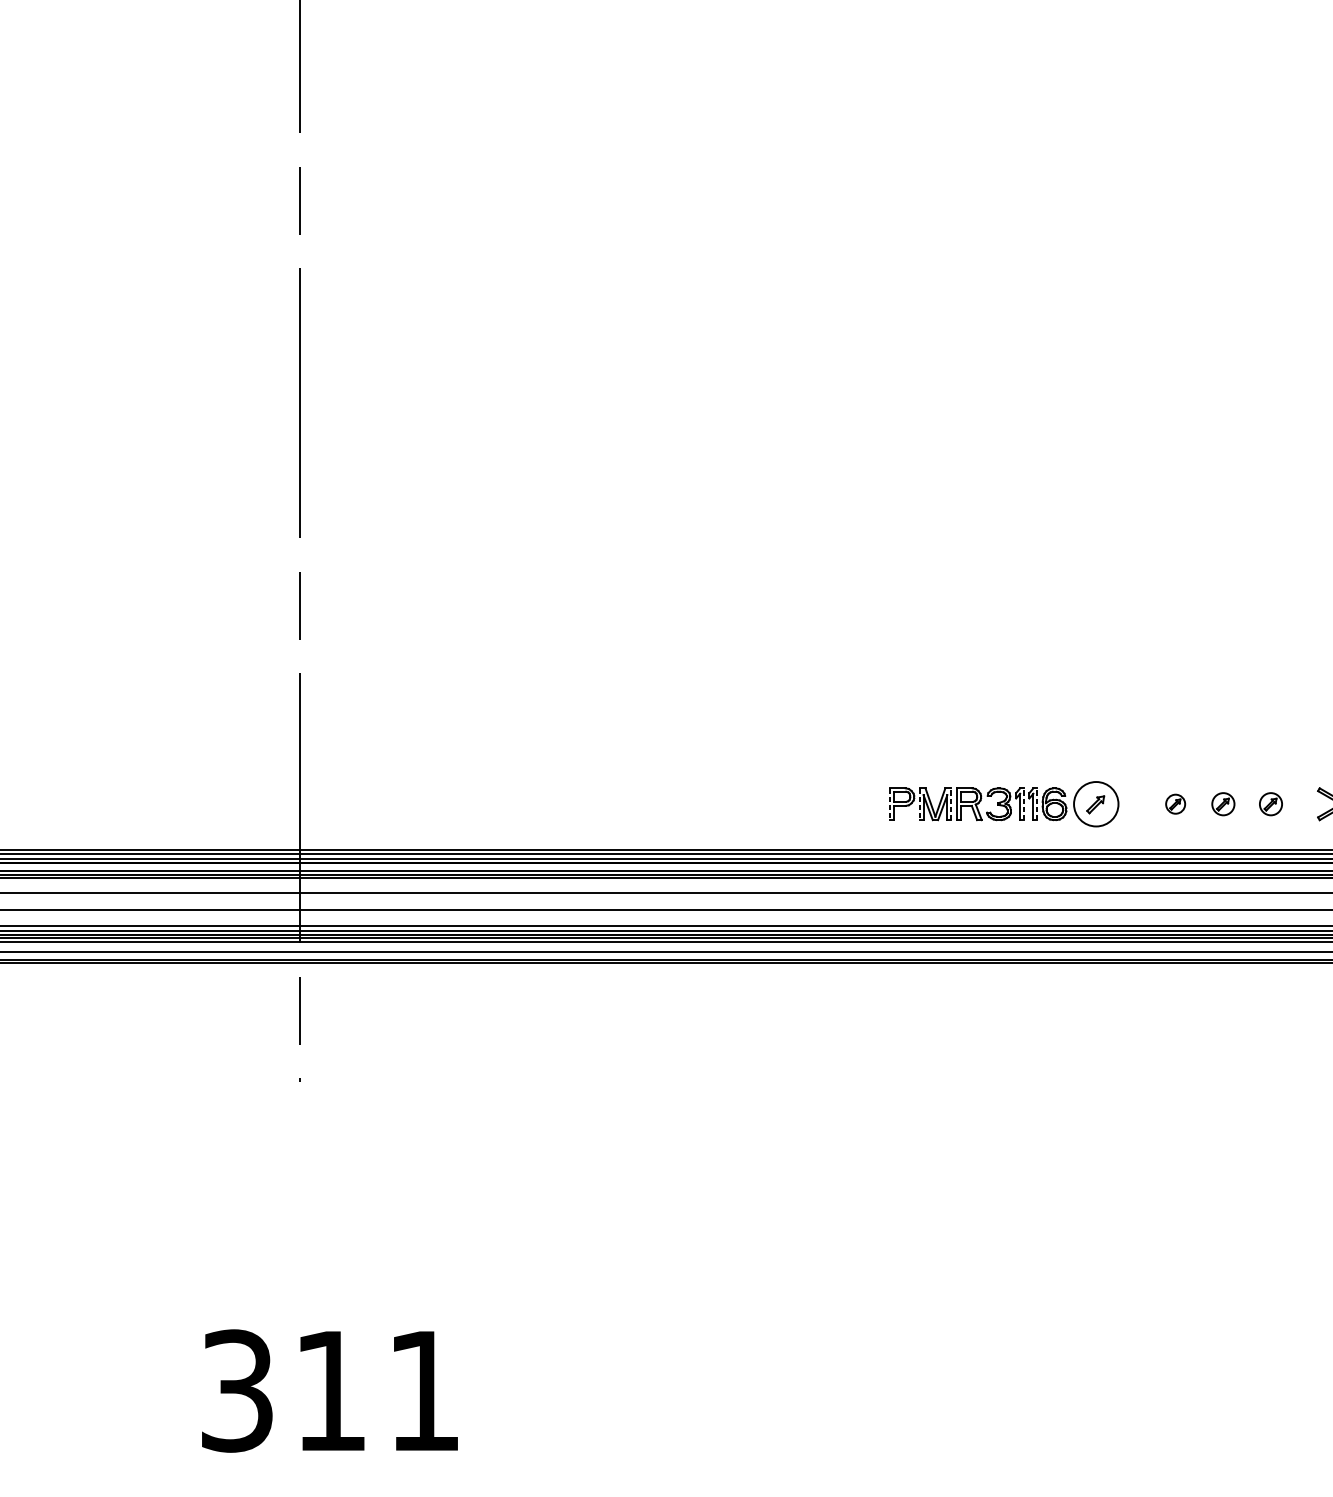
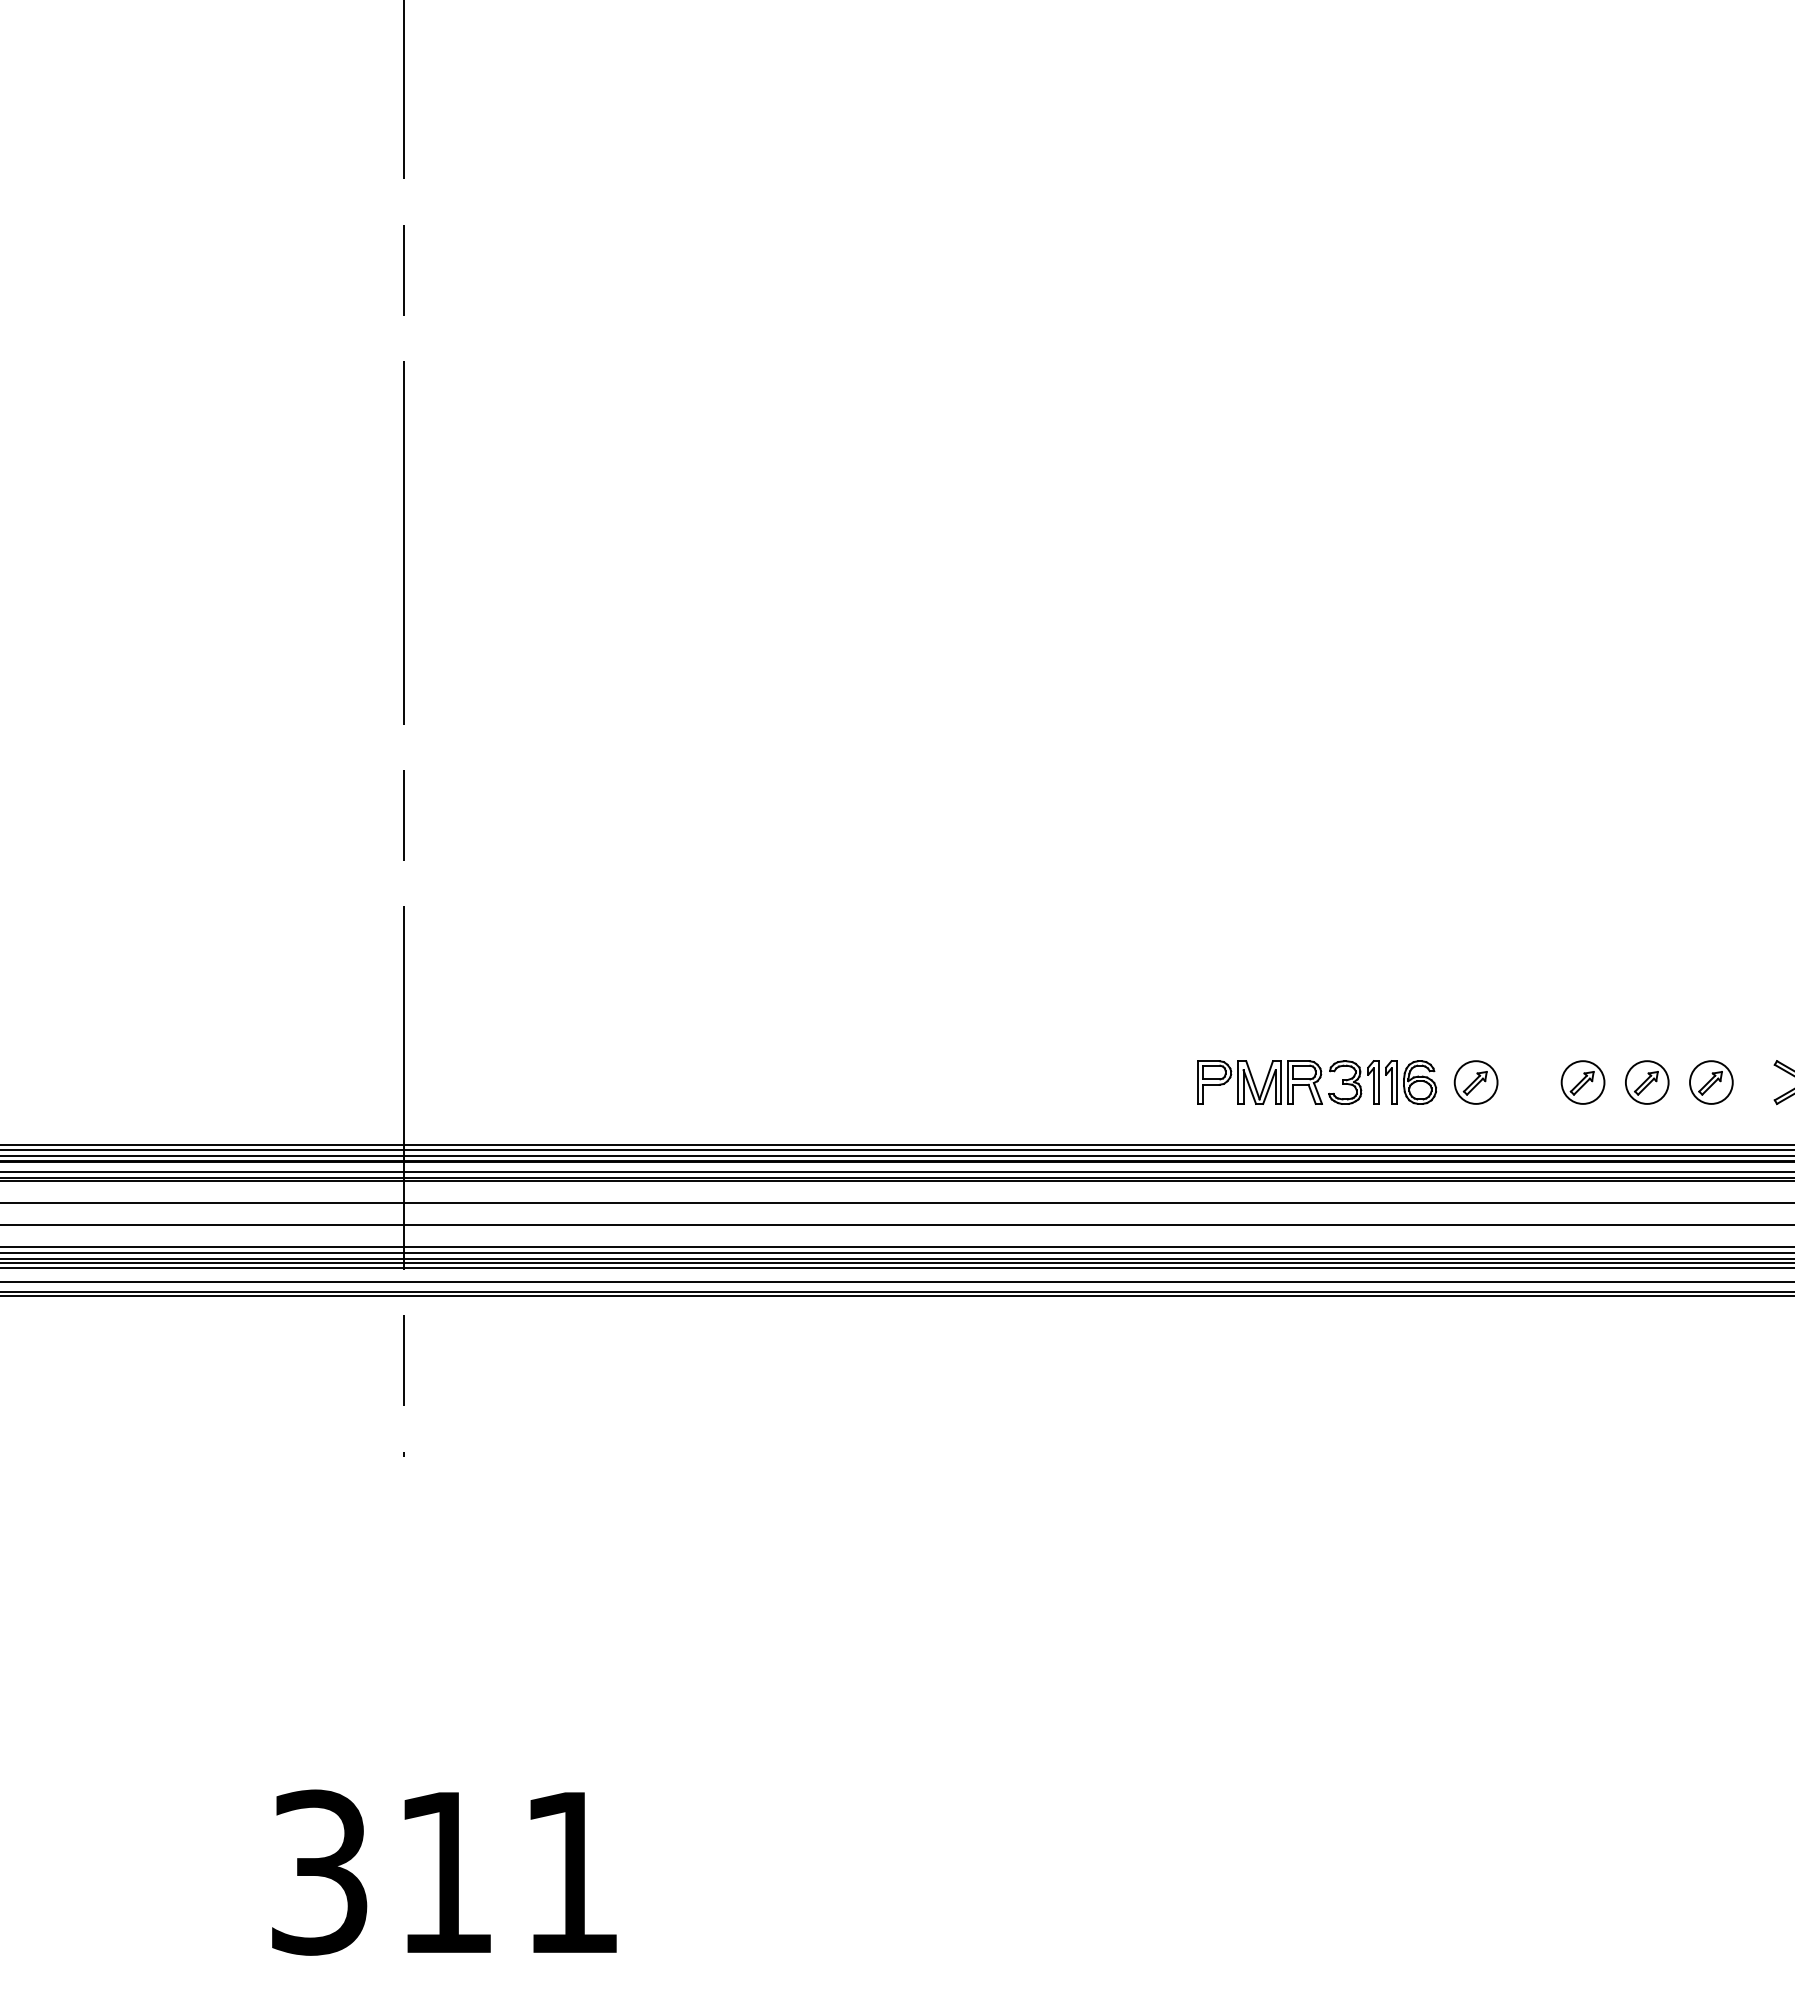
line: (890, 804) -> (1198, 1083), dashed -> solid
line: (919, 804) -> (1238, 1083), dashed -> solid
line: (951, 804) -> (1281, 1082), dashed -> solid
line: (1024, 804) -> (1379, 1082), dashed -> solid
line: (1037, 804) -> (1396, 1082), dashed -> solid
circle: (1095, 804) -> (1475, 1082), size x0.71
part: (1175, 804) -> (1582, 1082), size x1.67
part: (1223, 804) -> (1647, 1082), size x1.43
part: (1271, 804) -> (1711, 1082), size x1.43

